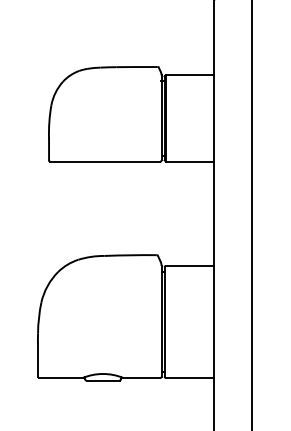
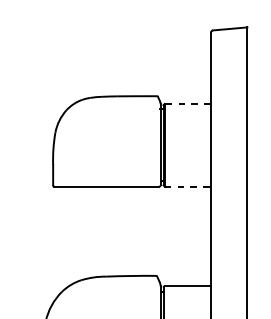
line: (189, 75) -> (187, 104), solid -> dashed
line: (190, 161) -> (188, 186), solid -> dashed

